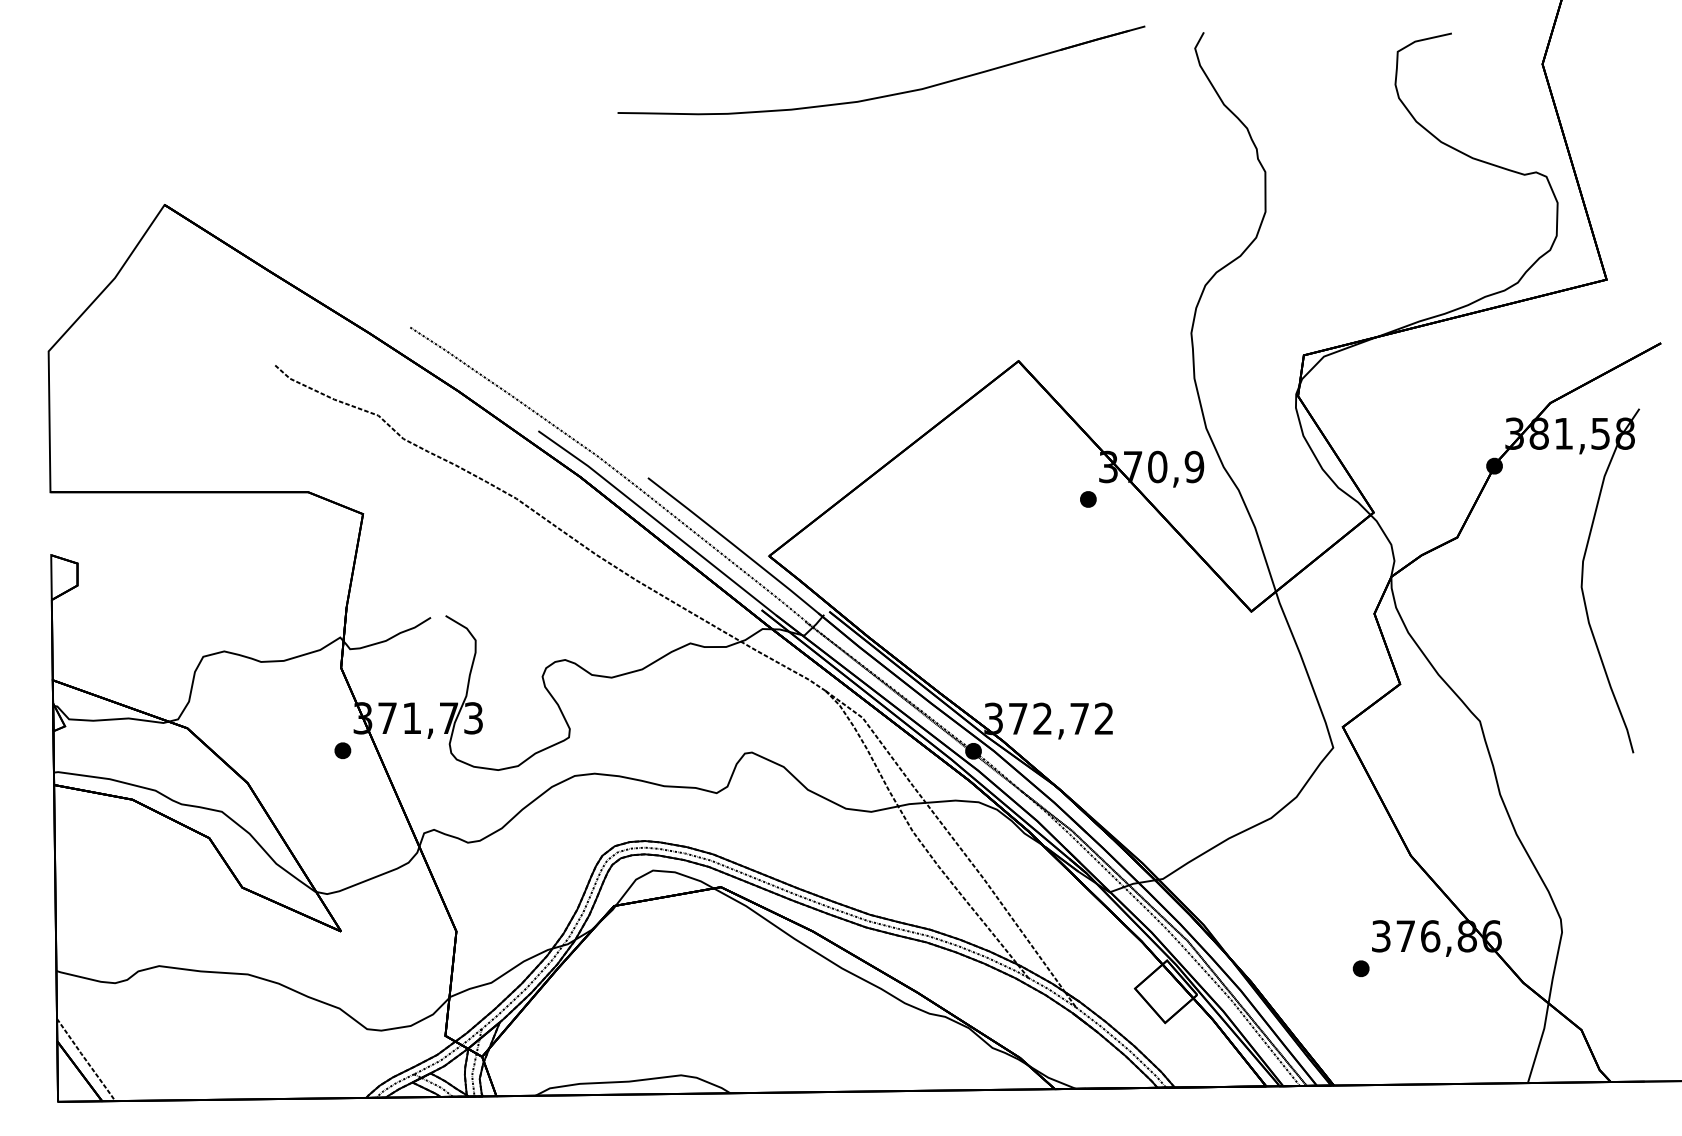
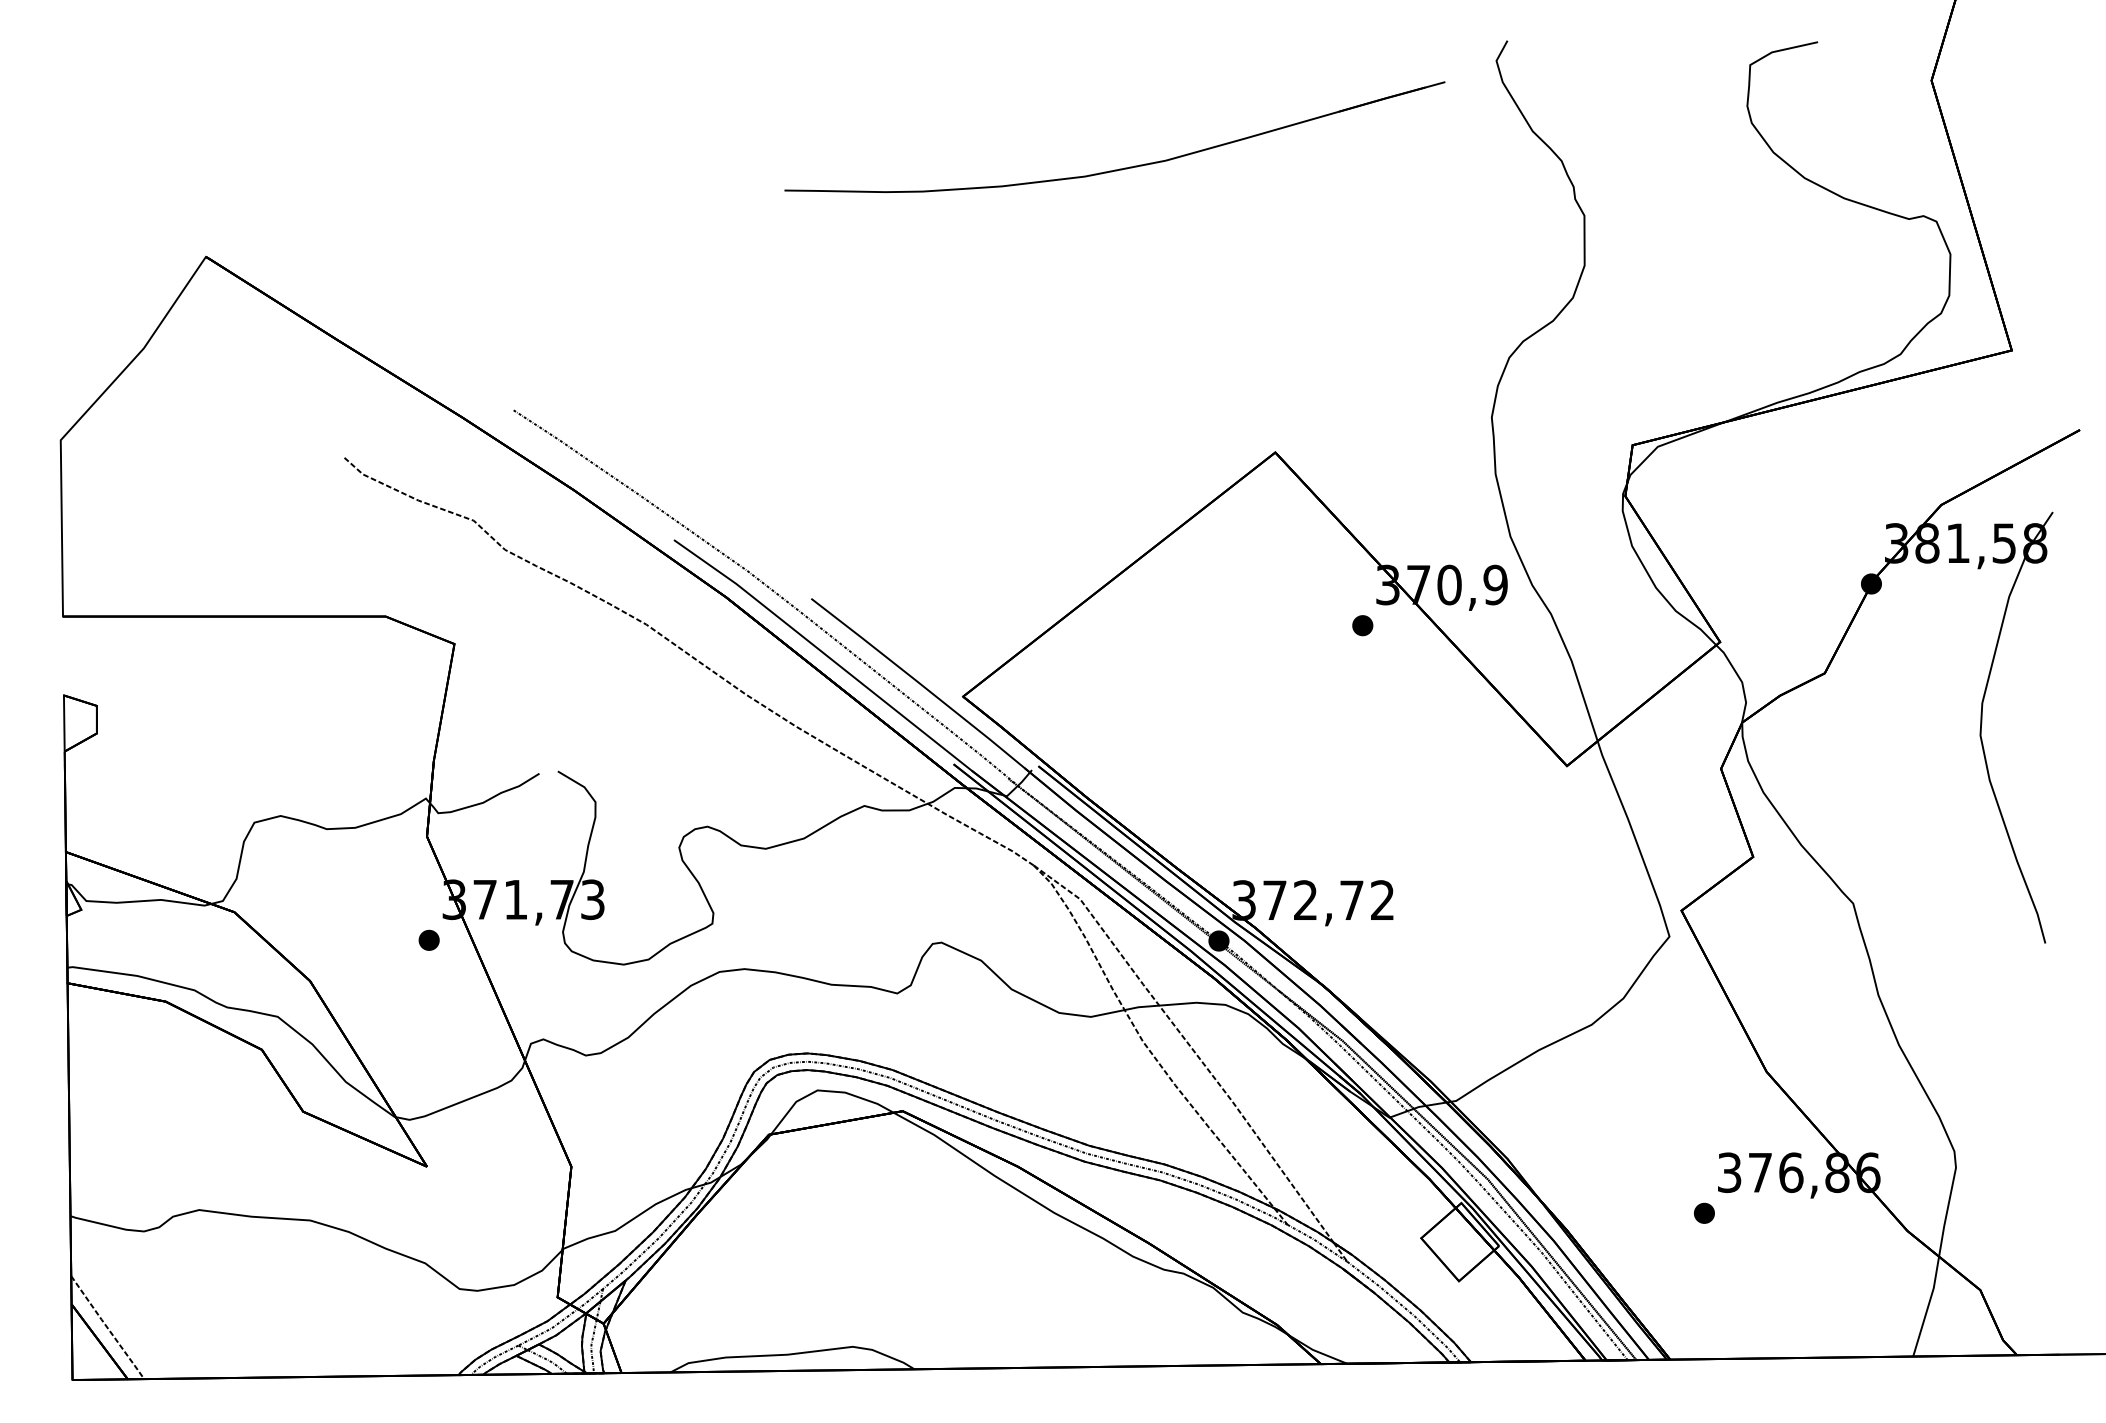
part: (888, 94) -> (1123, 167), moved

